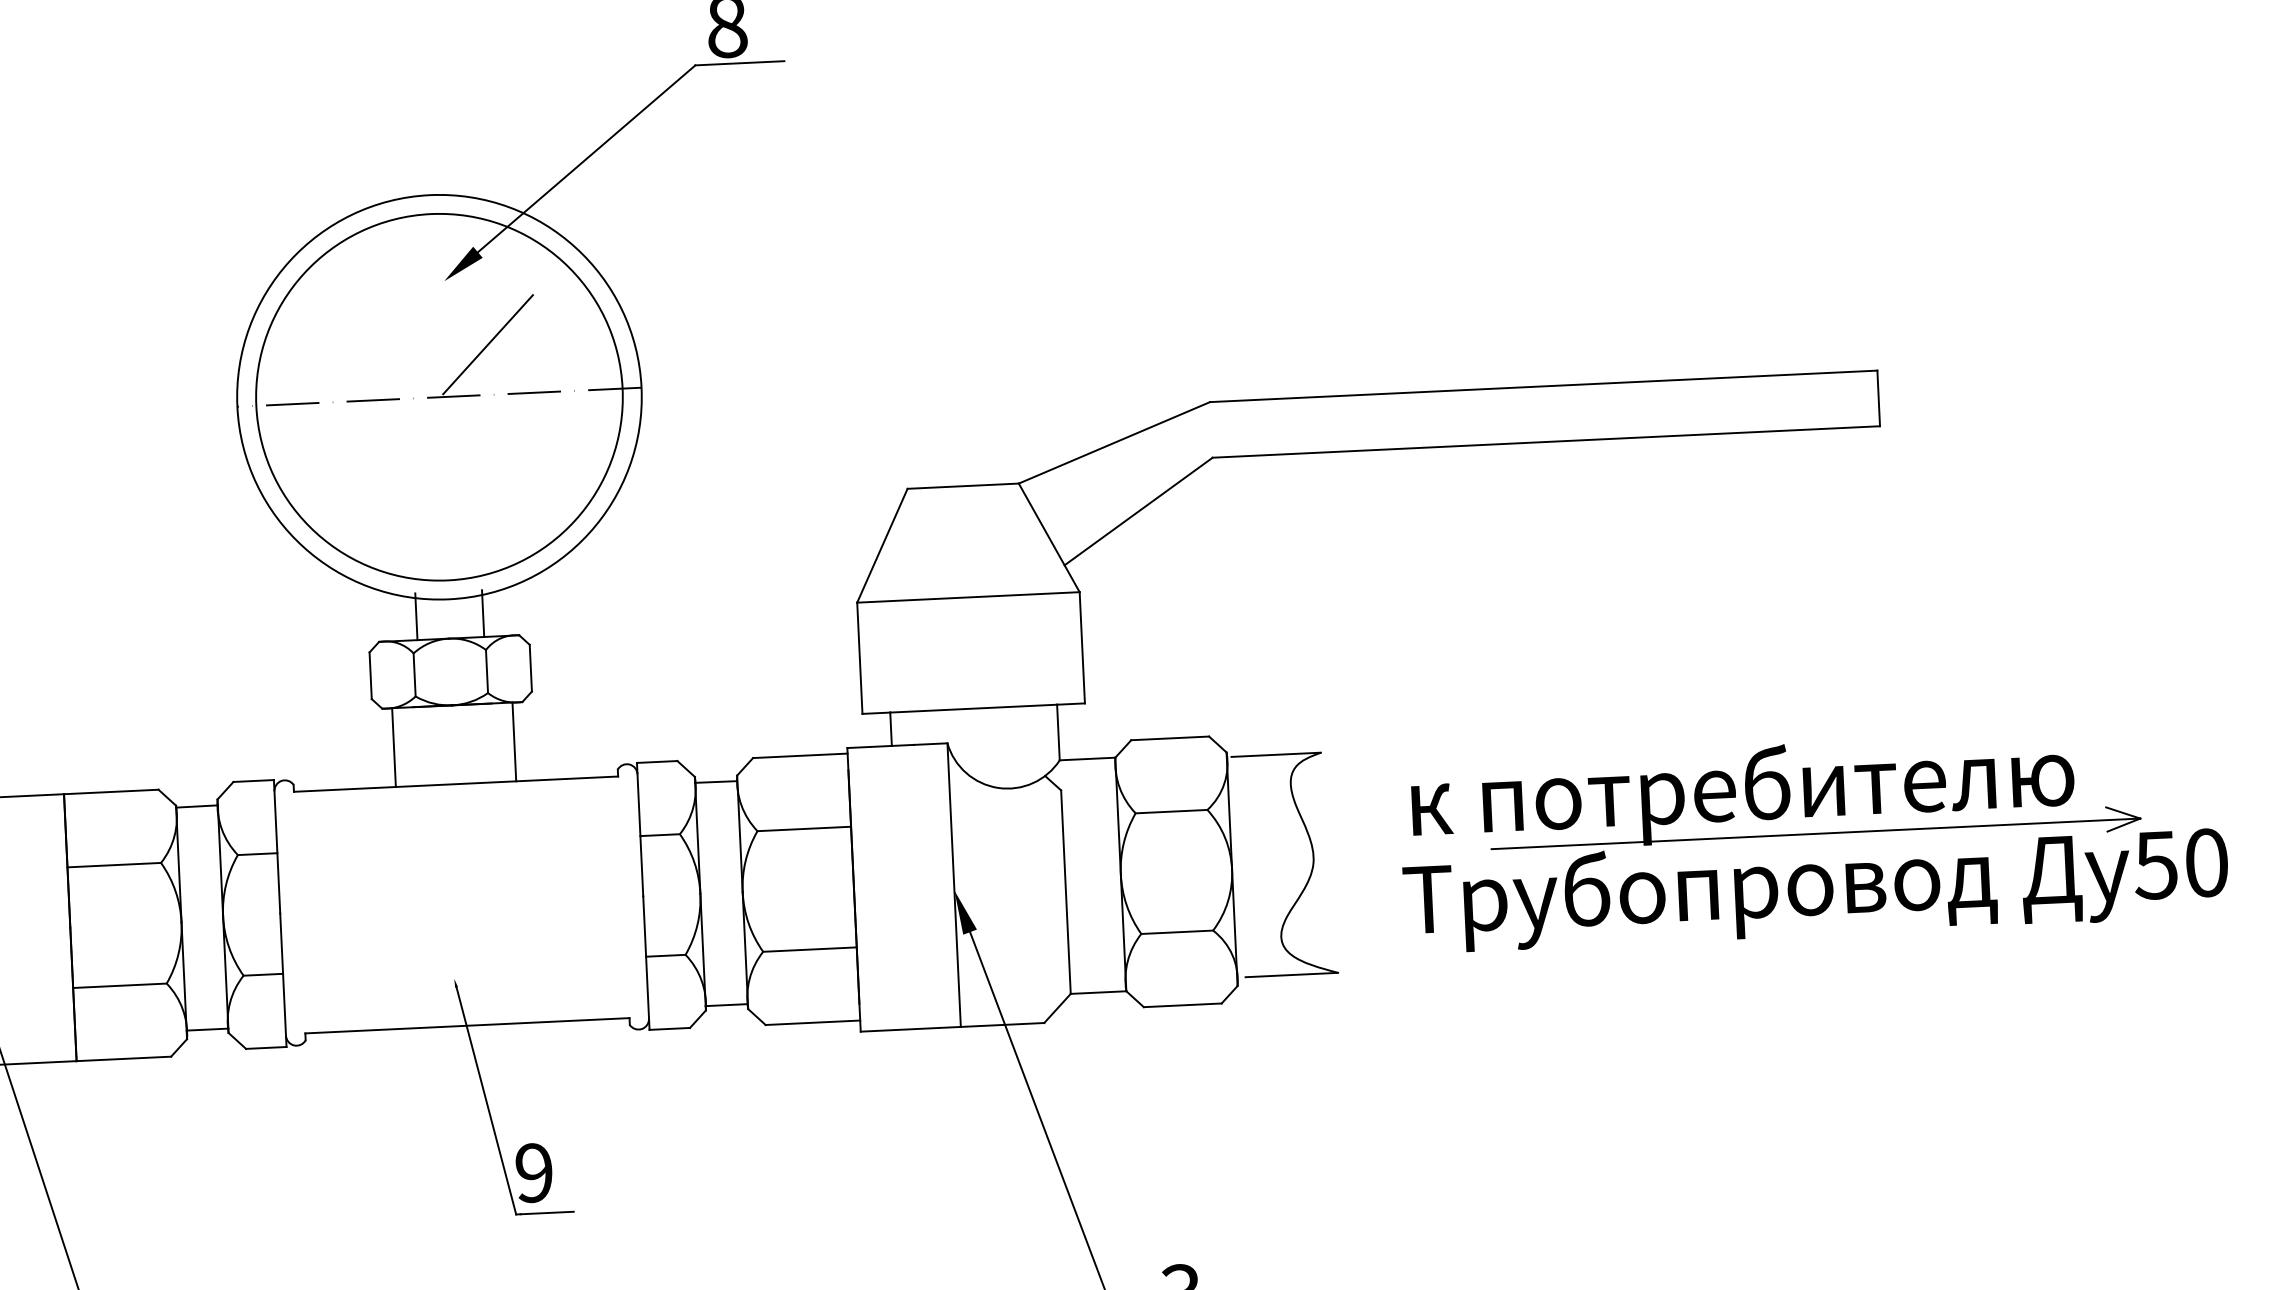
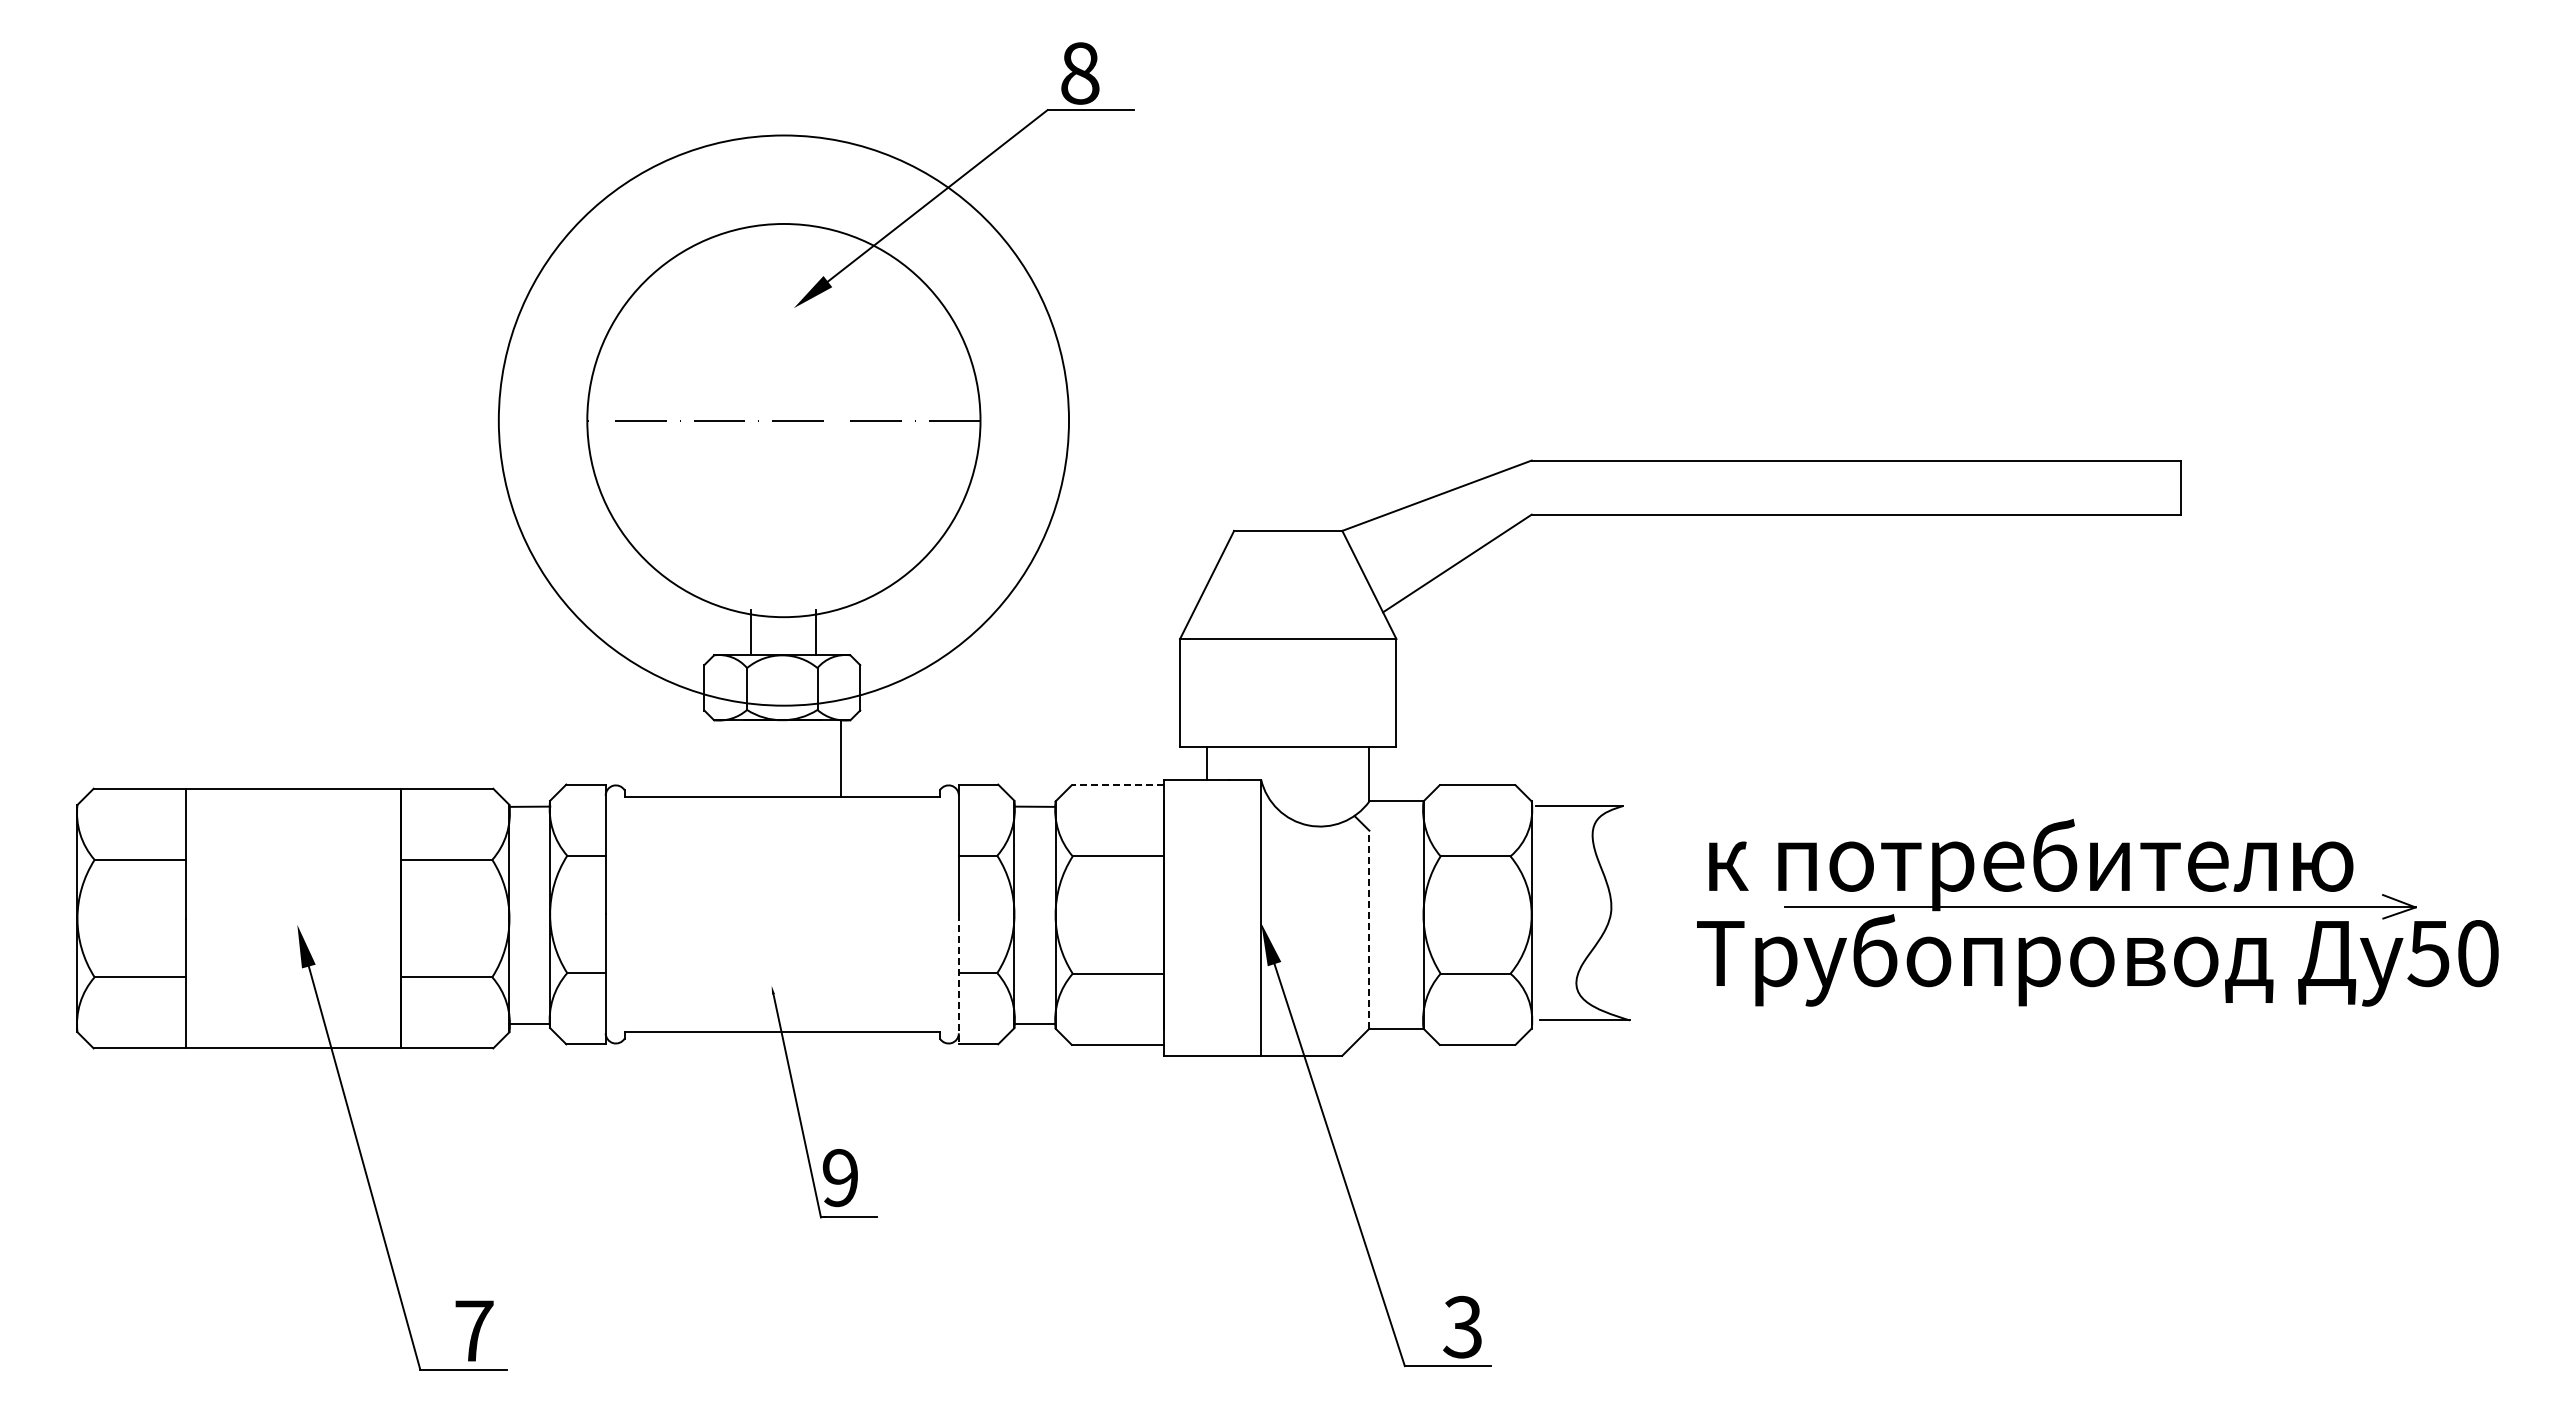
line: (488, 344) -> (833, 371), removed
circle: (439, 397) -> (783, 420), size x1.6
line: (393, 747) -> (723, 758), removed
line: (800, 756) -> (1117, 785), solid -> dashed
line: (1066, 891) -> (1369, 929), solid -> dashed
line: (646, 963) -> (958, 979), solid -> dashed

